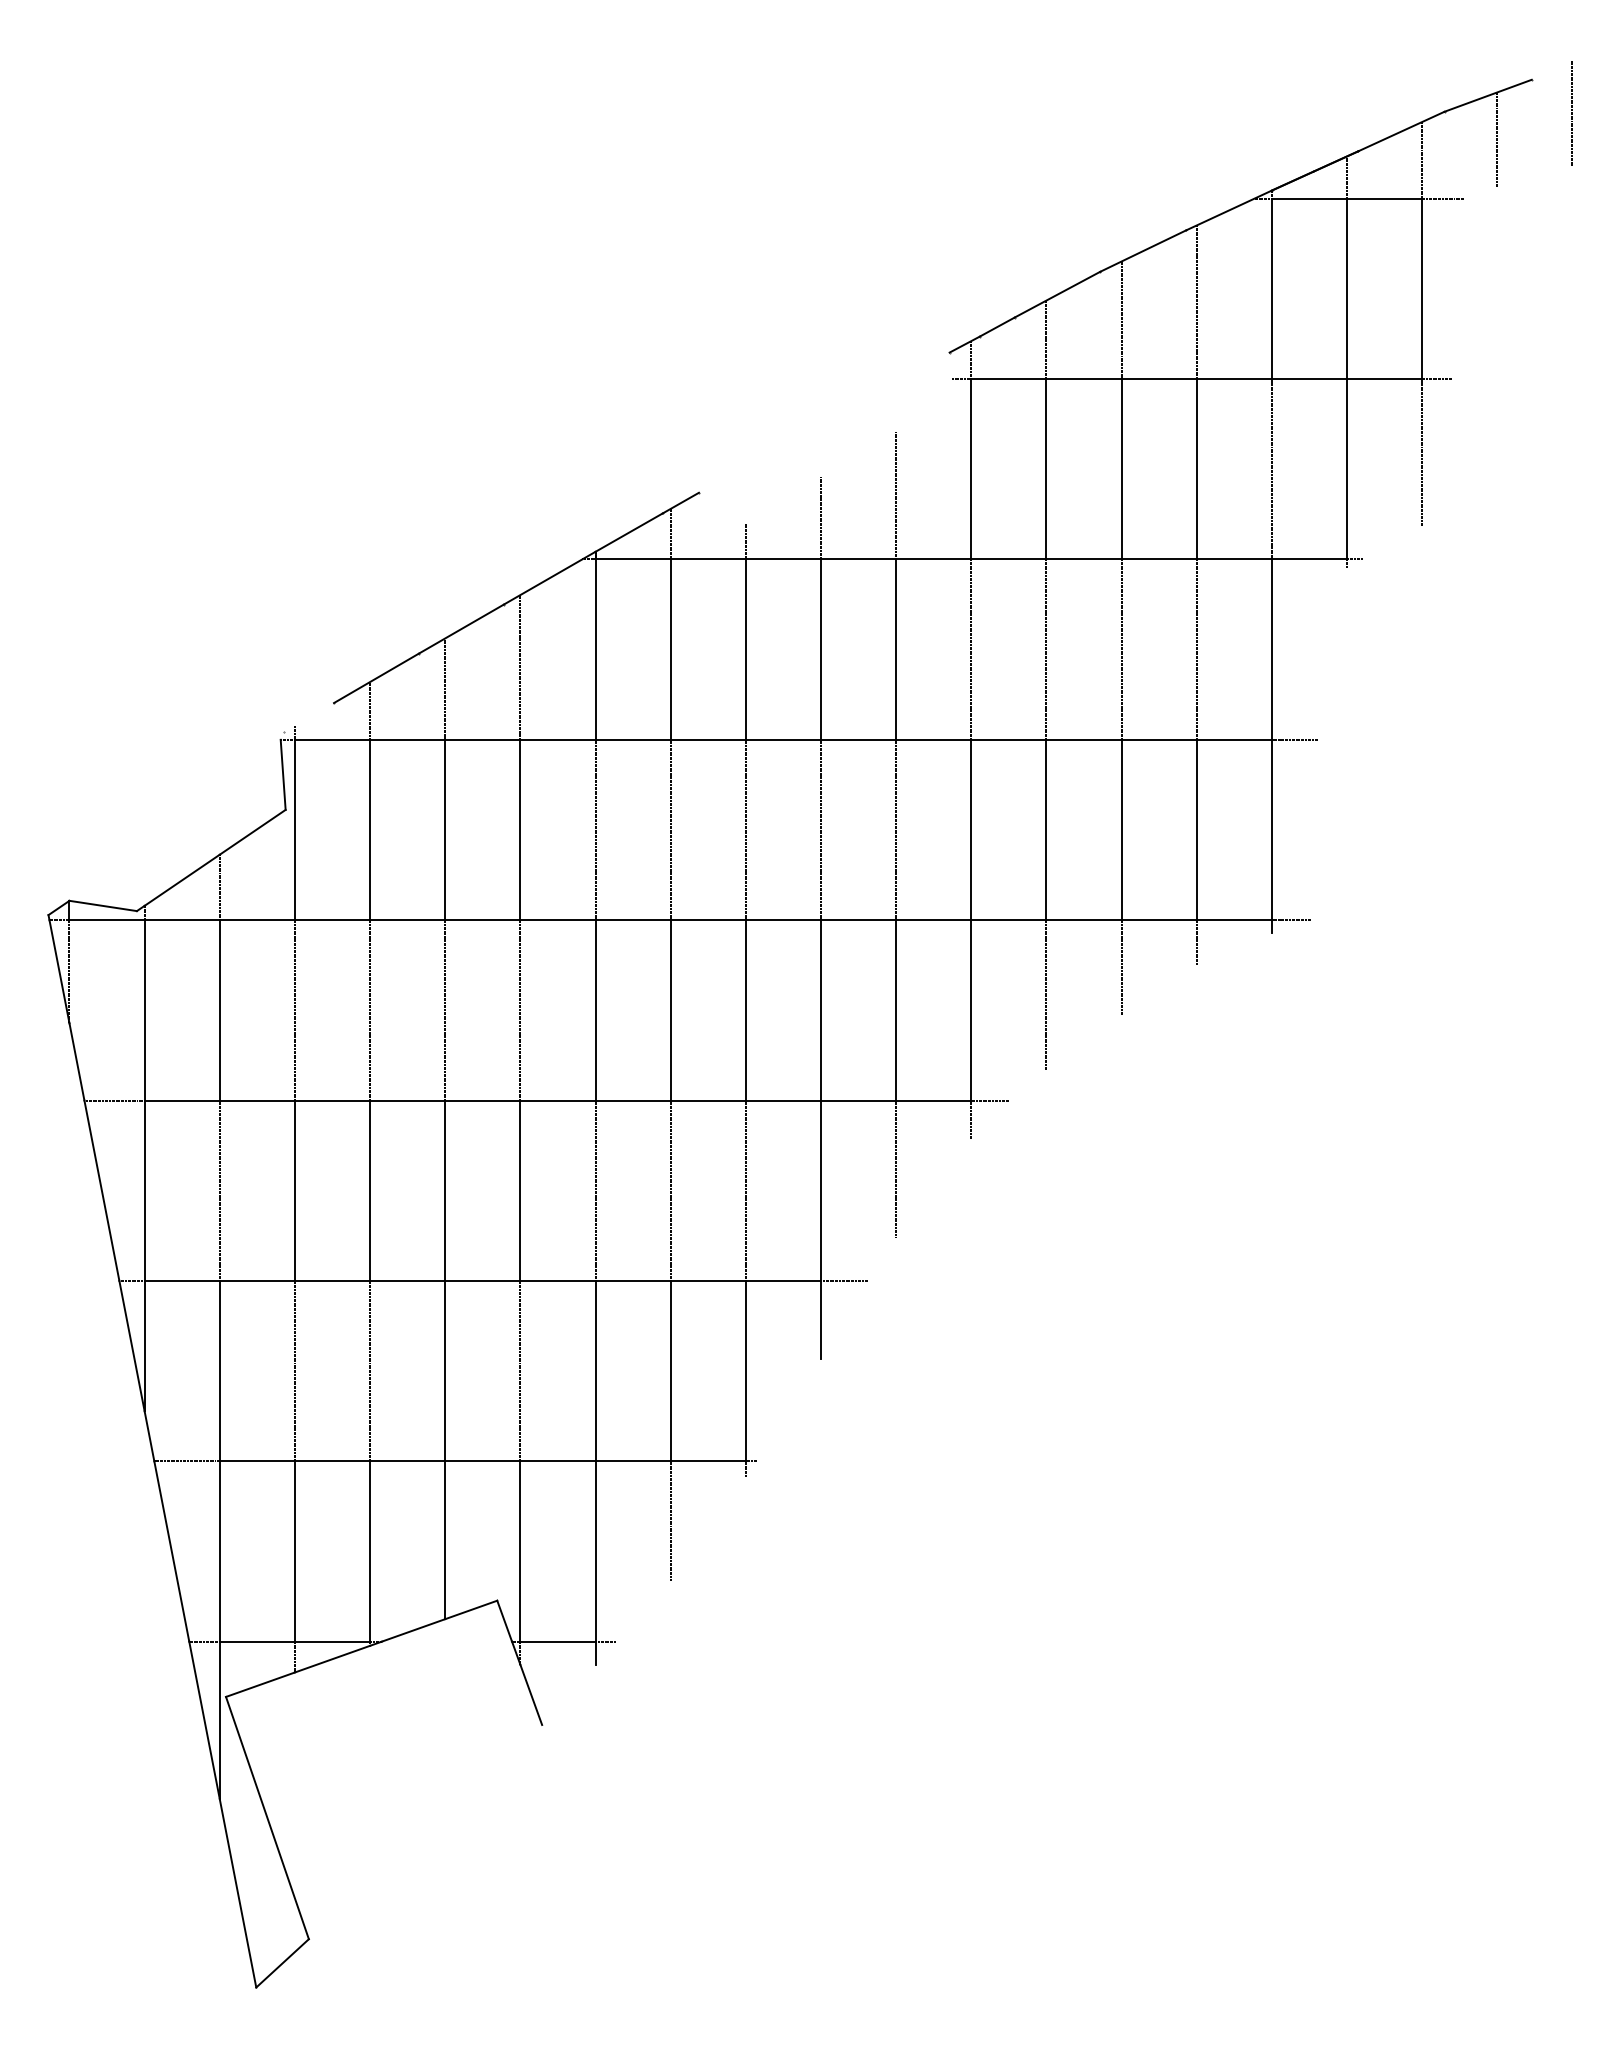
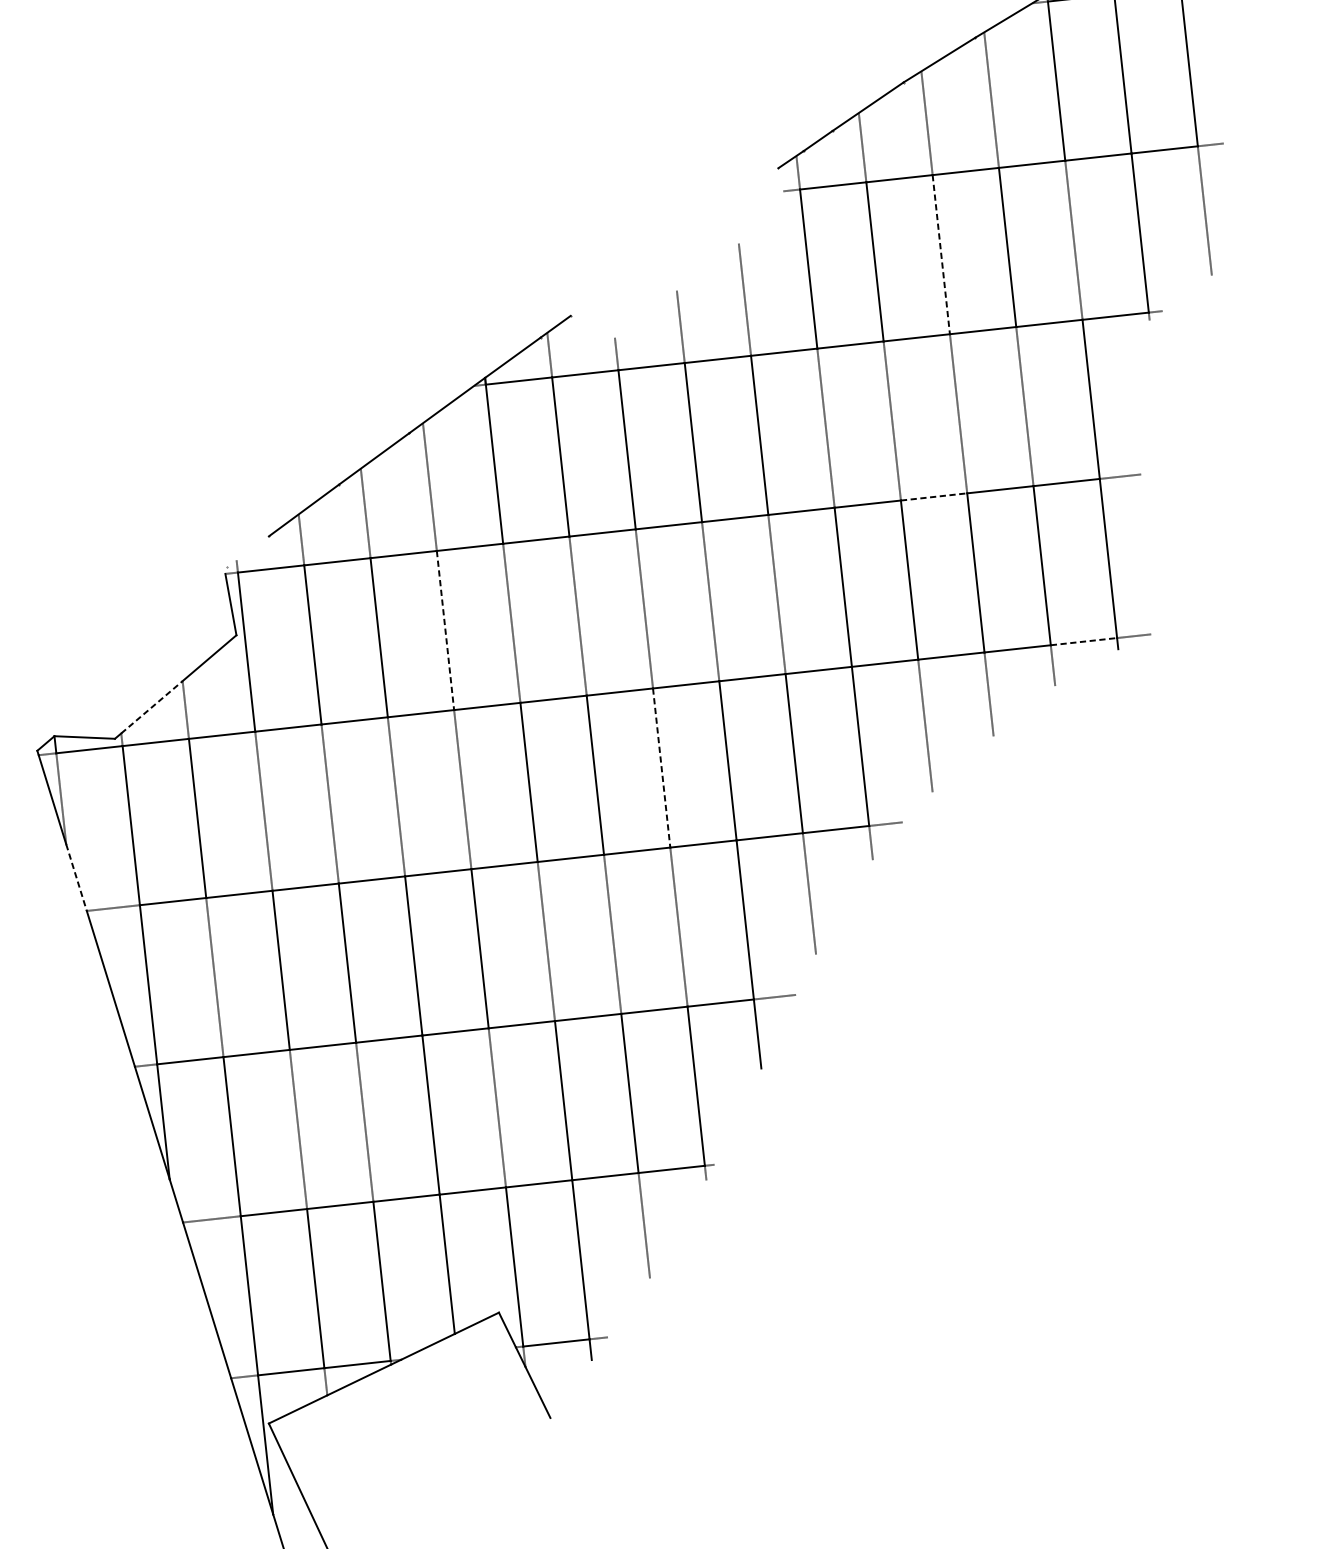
line: (1121, 469) -> (941, 254), solid -> dashed
line: (1084, 739) -> (934, 496), solid -> dashed
line: (520, 830) -> (445, 630), solid -> dashed
line: (182, 880) -> (152, 707), solid -> dashed
line: (1234, 920) -> (1084, 641), solid -> dashed
line: (745, 1010) -> (661, 768), solid -> dashed
line: (77, 1062) -> (77, 878), solid -> dashed

